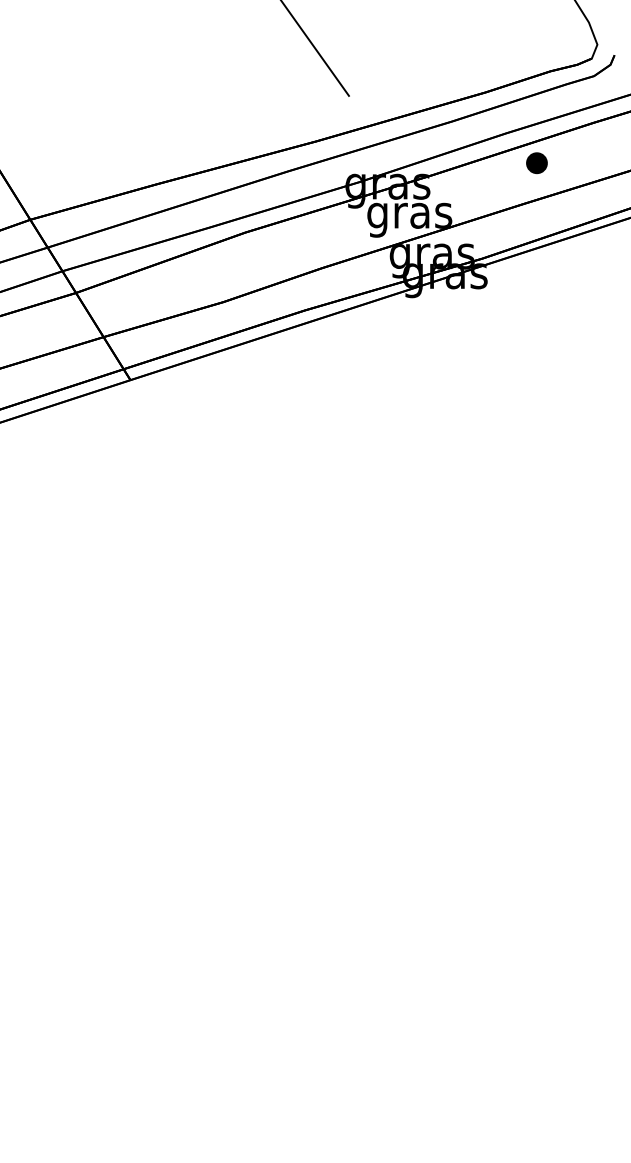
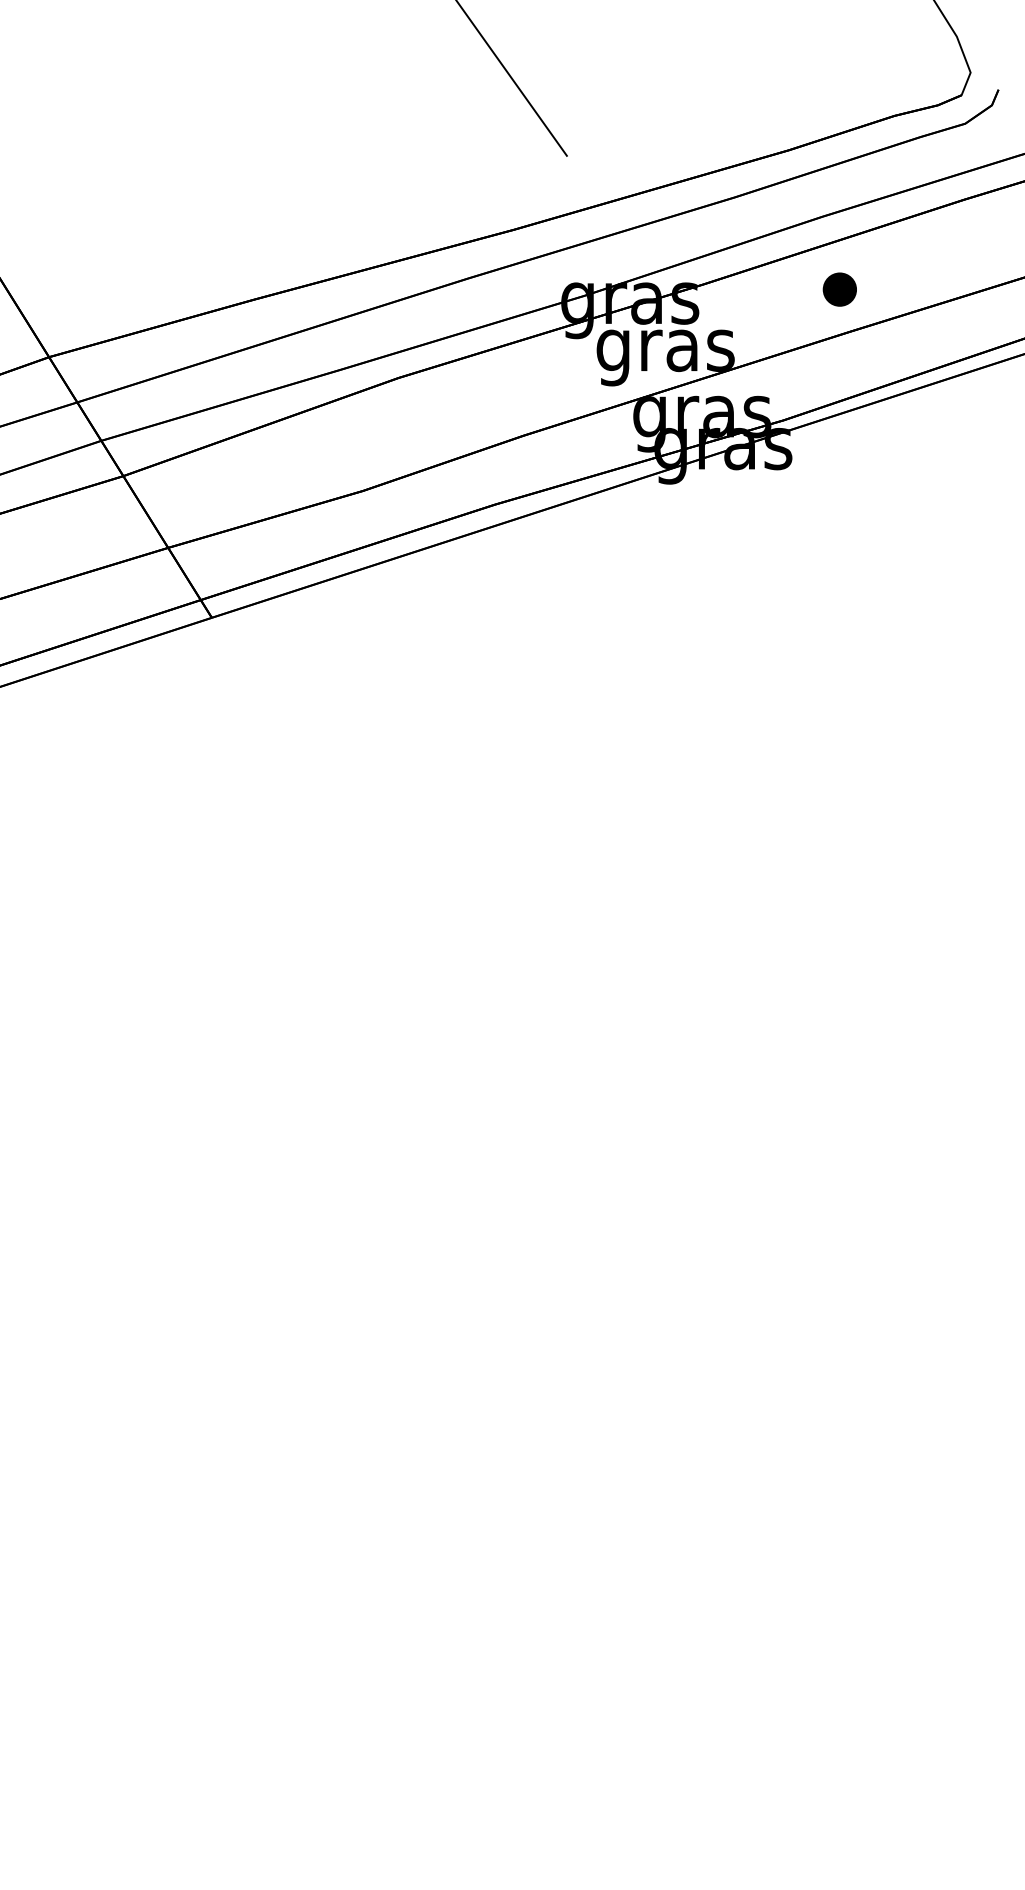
part: (536, 163) -> (839, 290), moved

